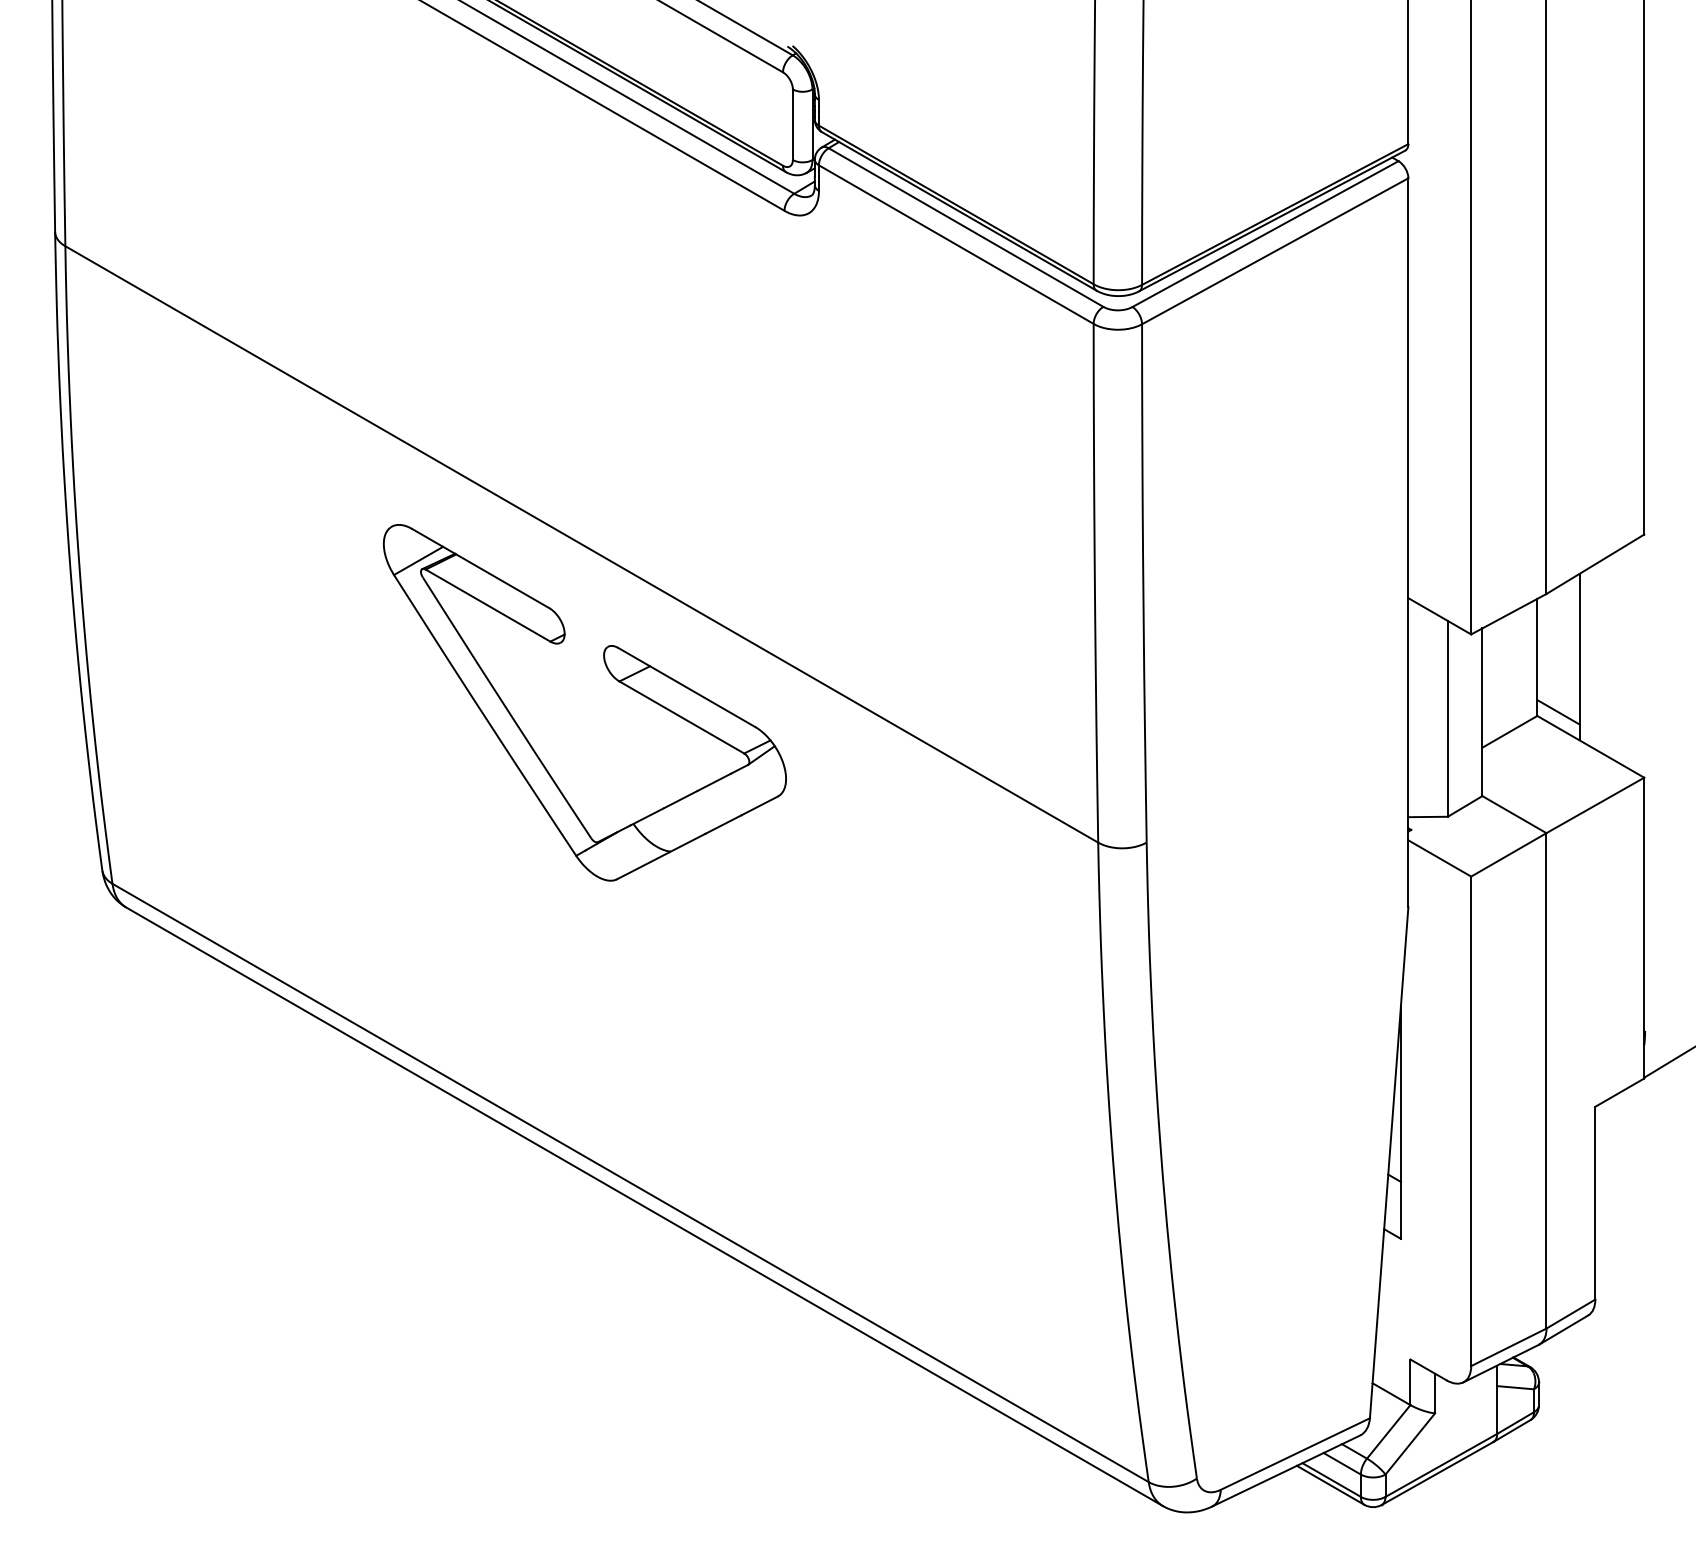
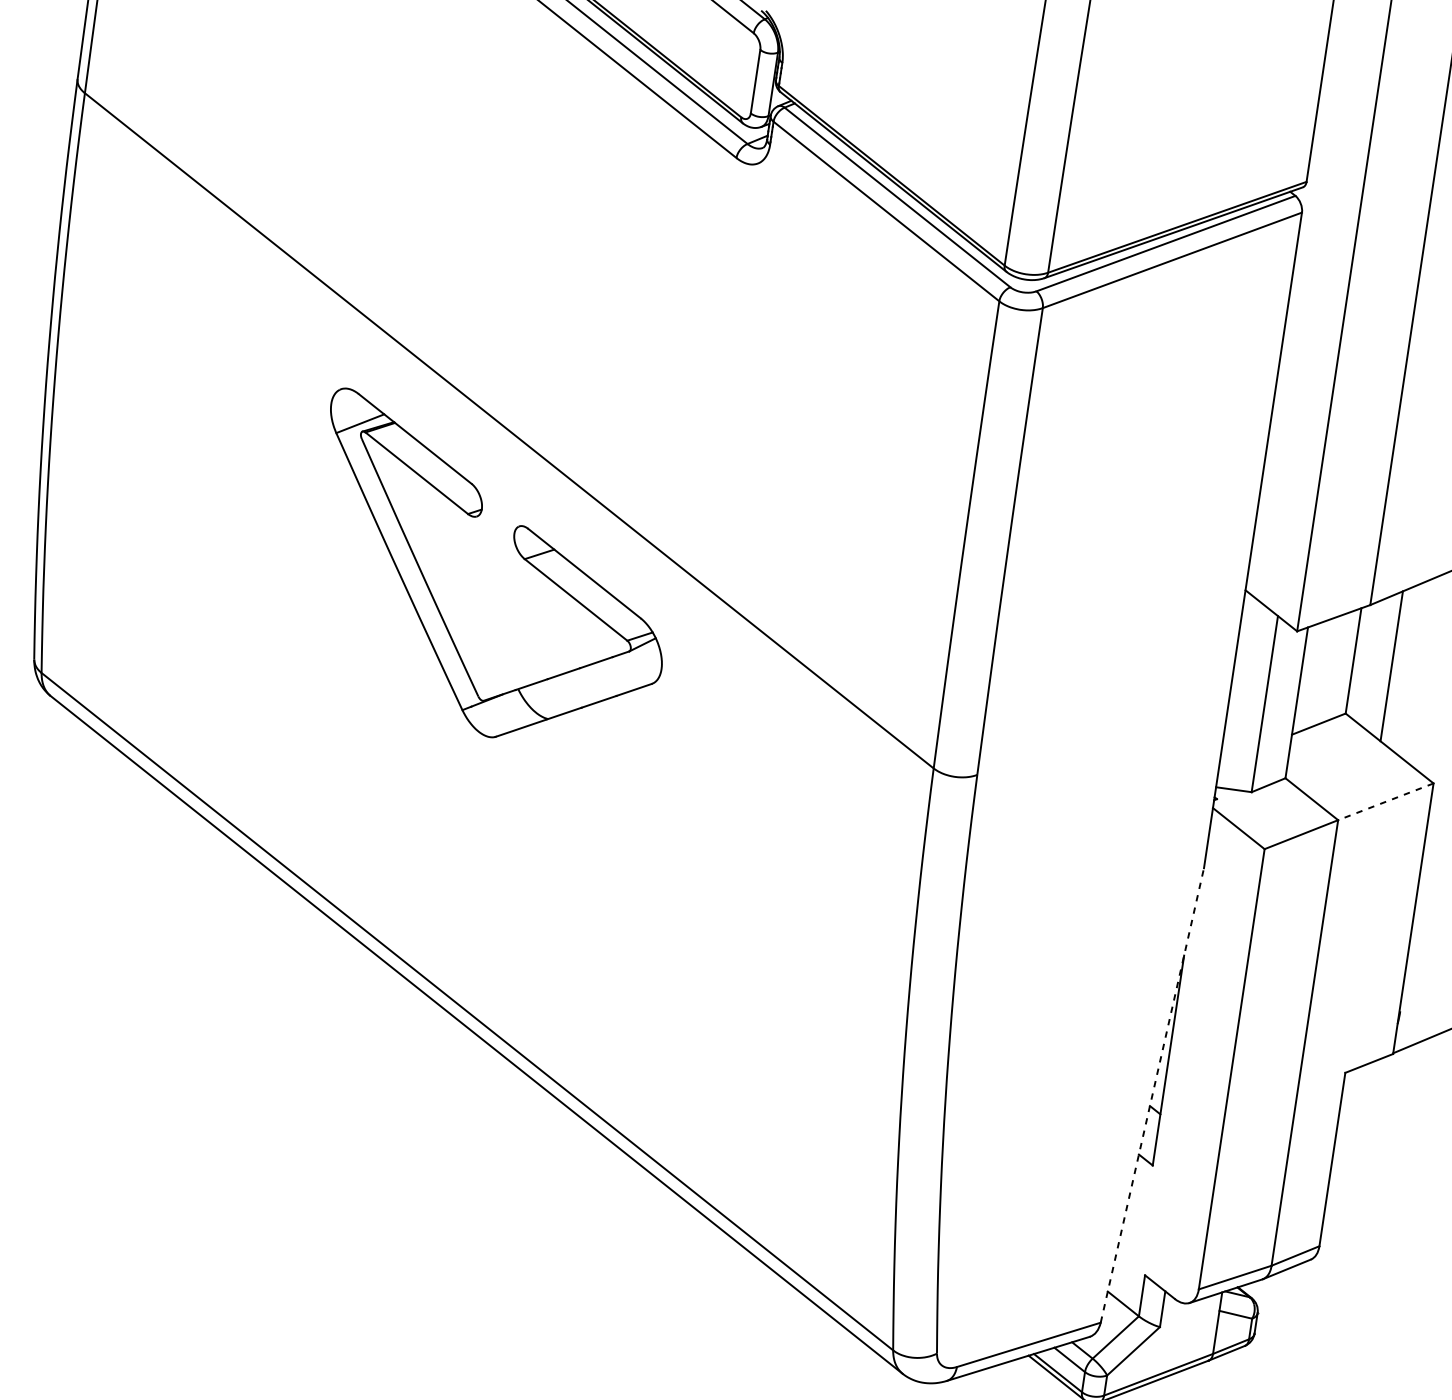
line: (1558, 712) -> (1365, 713), removed
line: (1594, 805) -> (1385, 801), solid -> dashed
line: (1389, 1162) -> (1152, 1095), solid -> dashed

